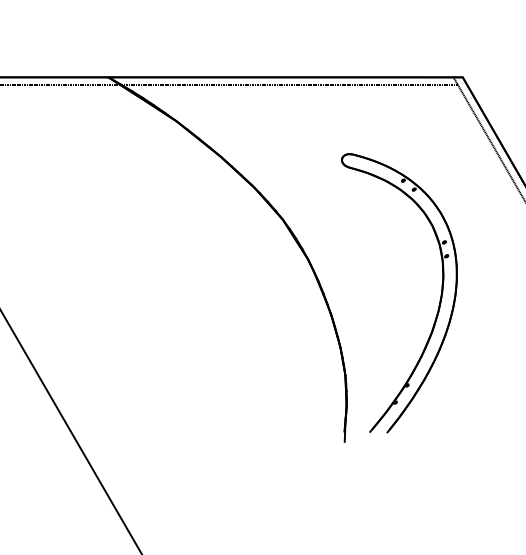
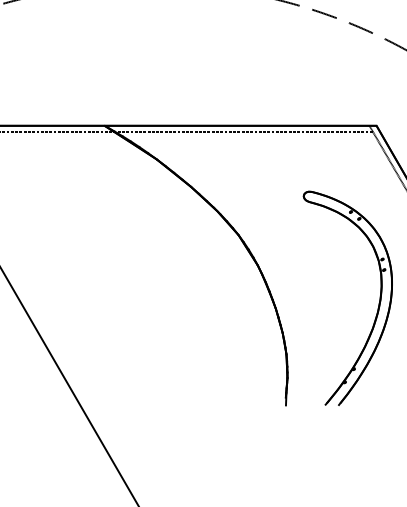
part: (439, 299) -> (378, 303), moved

